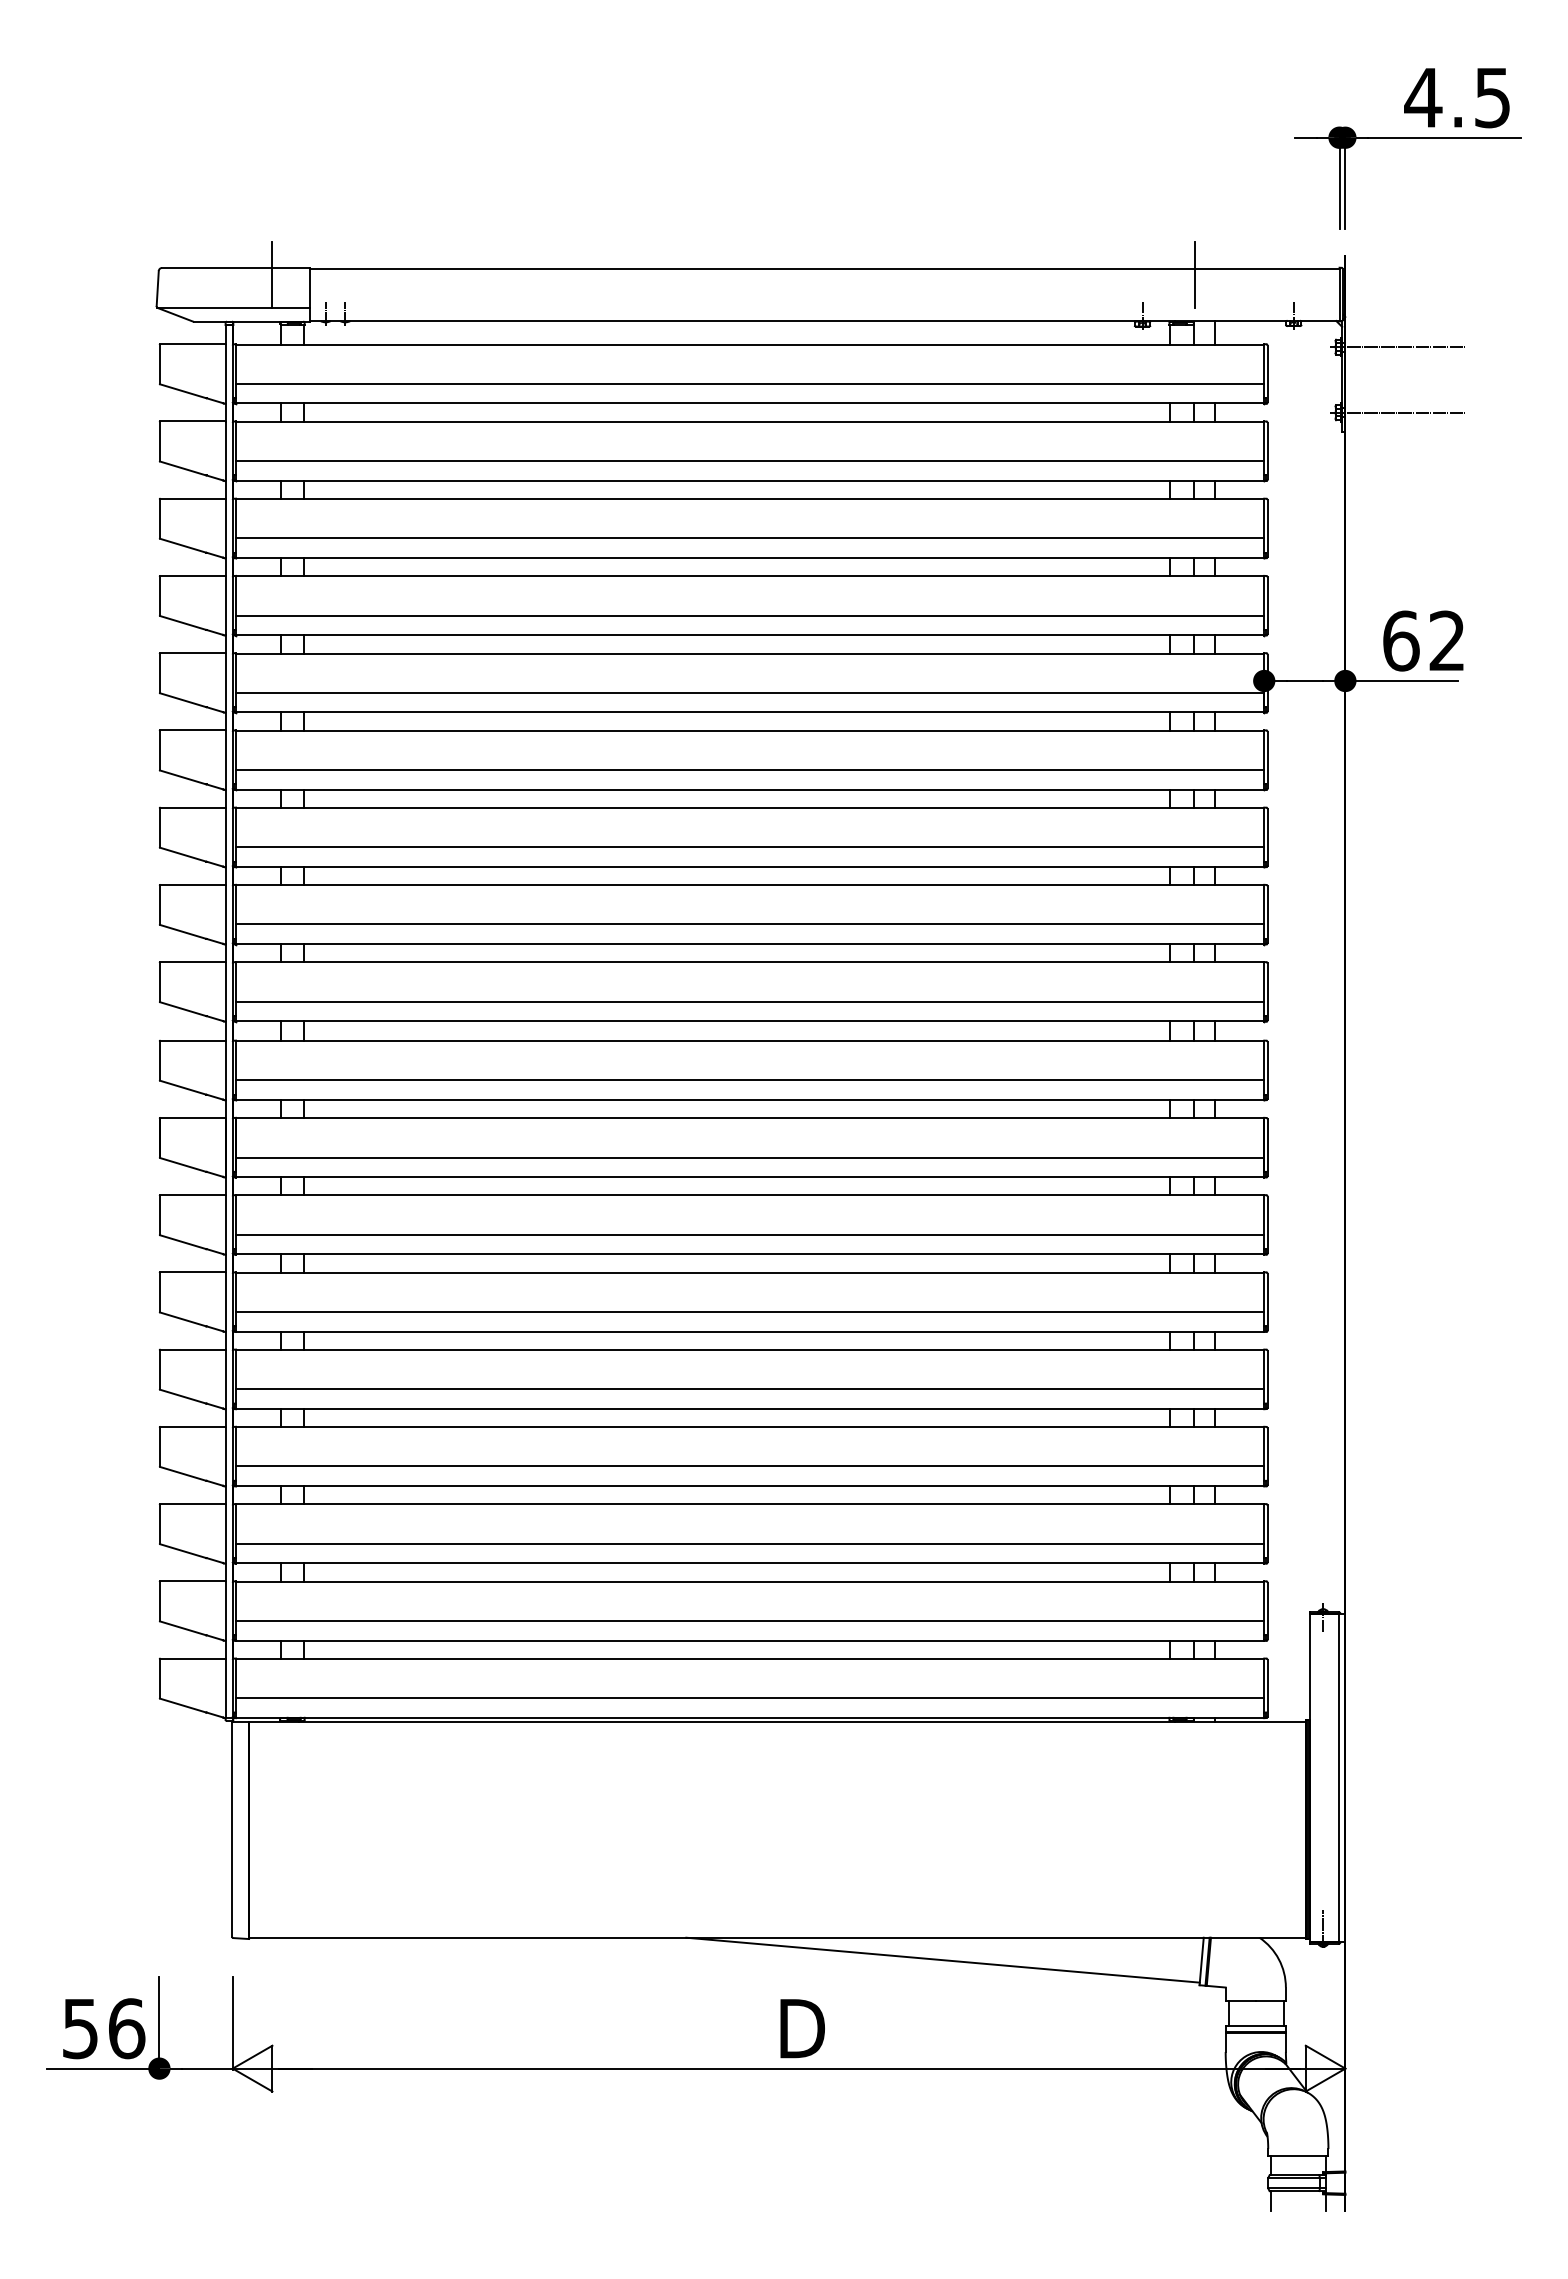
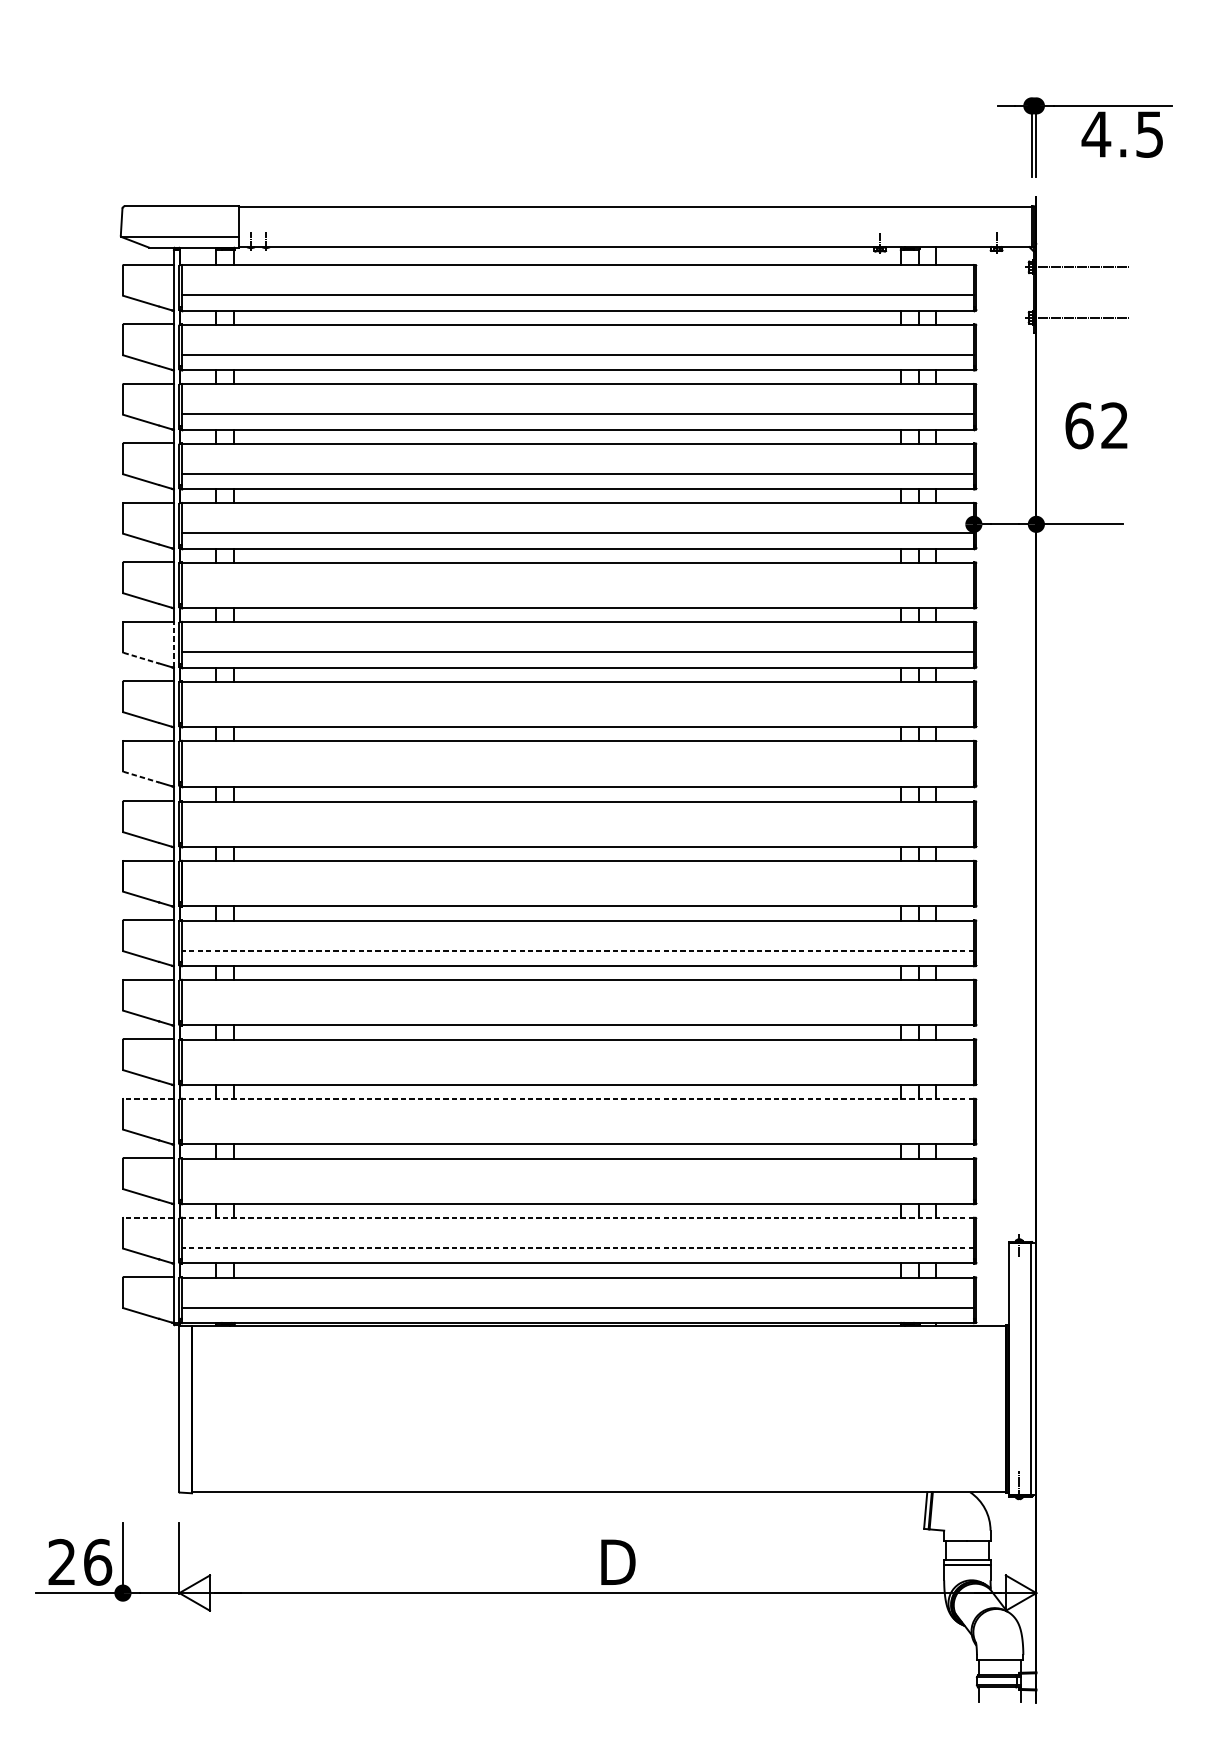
text: (1456, 98) -> (1121, 135), moved
line: (272, 274) -> (210, 211), removed
line: (1194, 274) -> (920, 211), removed
text: (1423, 640) -> (1096, 425), moved
line: (750, 770) -> (578, 593), removed
line: (225, 836) -> (173, 644), solid -> dashed
line: (183, 854) -> (141, 657), solid -> dashed
line: (750, 924) -> (578, 711), removed
line: (750, 1001) -> (578, 771), removed
line: (183, 1009) -> (141, 777), solid -> dashed
line: (750, 1080) -> (578, 832), removed
line: (750, 1157) -> (578, 891), removed
line: (749, 1234) -> (577, 950), solid -> dashed
line: (750, 1311) -> (578, 1009), removed
line: (750, 1389) -> (578, 1070), removed
line: (192, 1426) -> (148, 1098), solid -> dashed
line: (749, 1427) -> (577, 1099), solid -> dashed
line: (750, 1466) -> (578, 1129), removed
line: (750, 1543) -> (578, 1188), removed
line: (192, 1581) -> (148, 1217), solid -> dashed
line: (749, 1581) -> (577, 1217), solid -> dashed
line: (749, 1620) -> (577, 1247), solid -> dashed
line: (942, 1959) -> (726, 1509), removed
text: (80, 2028) -> (62, 1562), 56 -> 26

